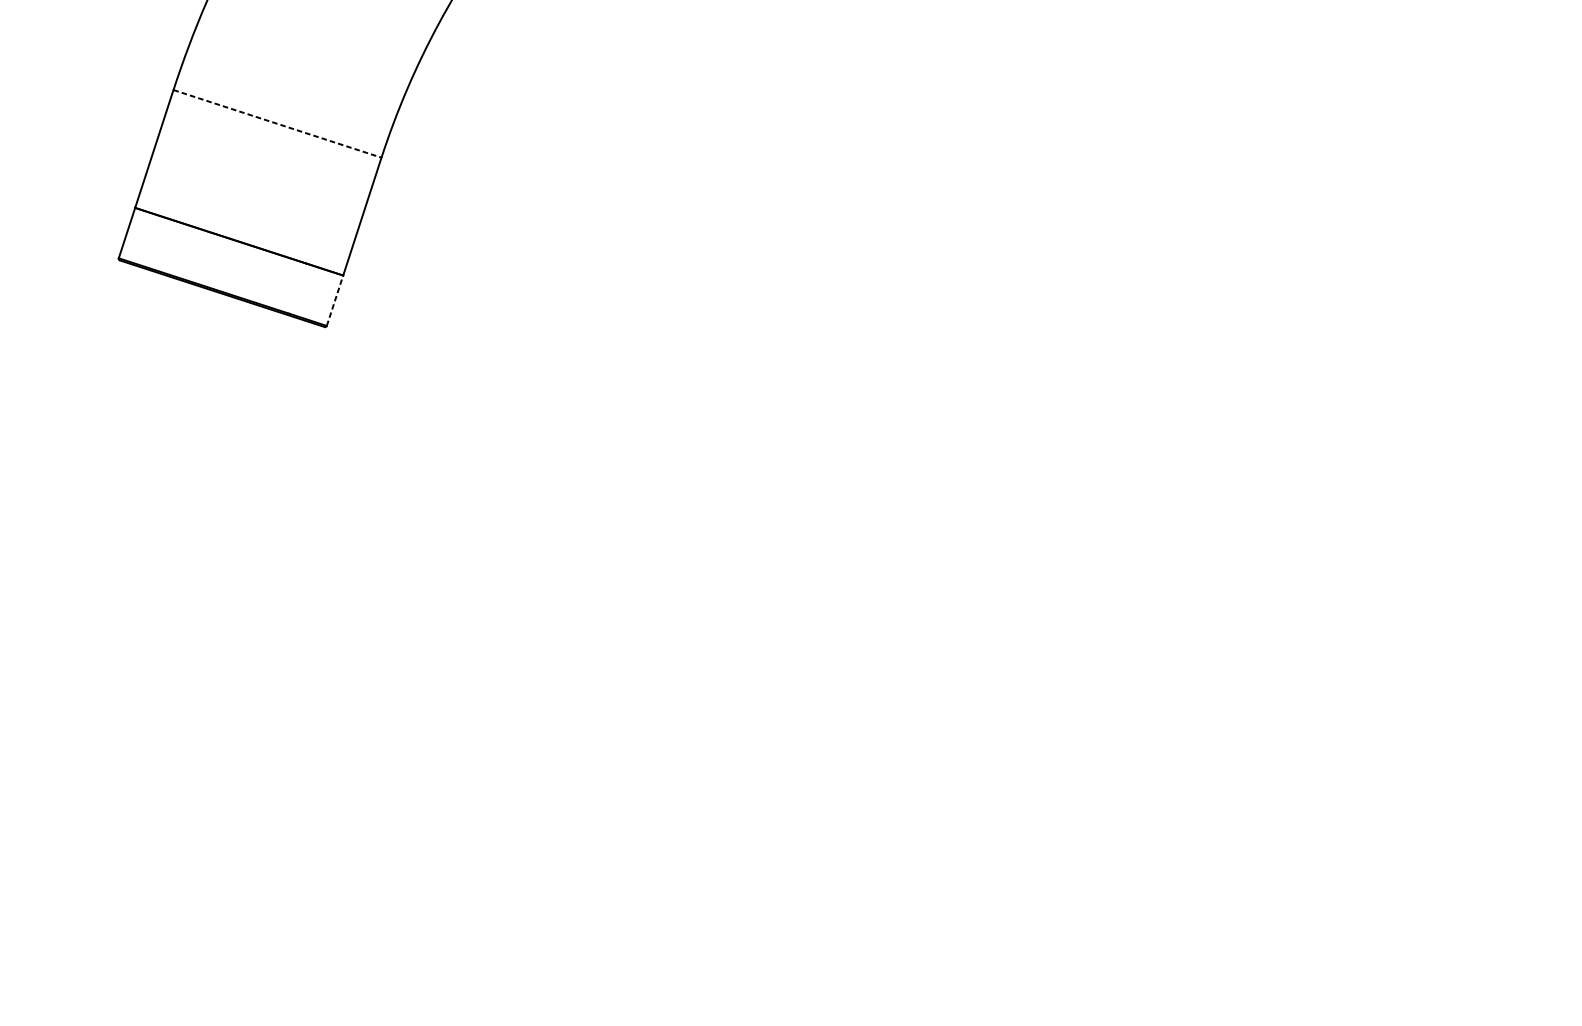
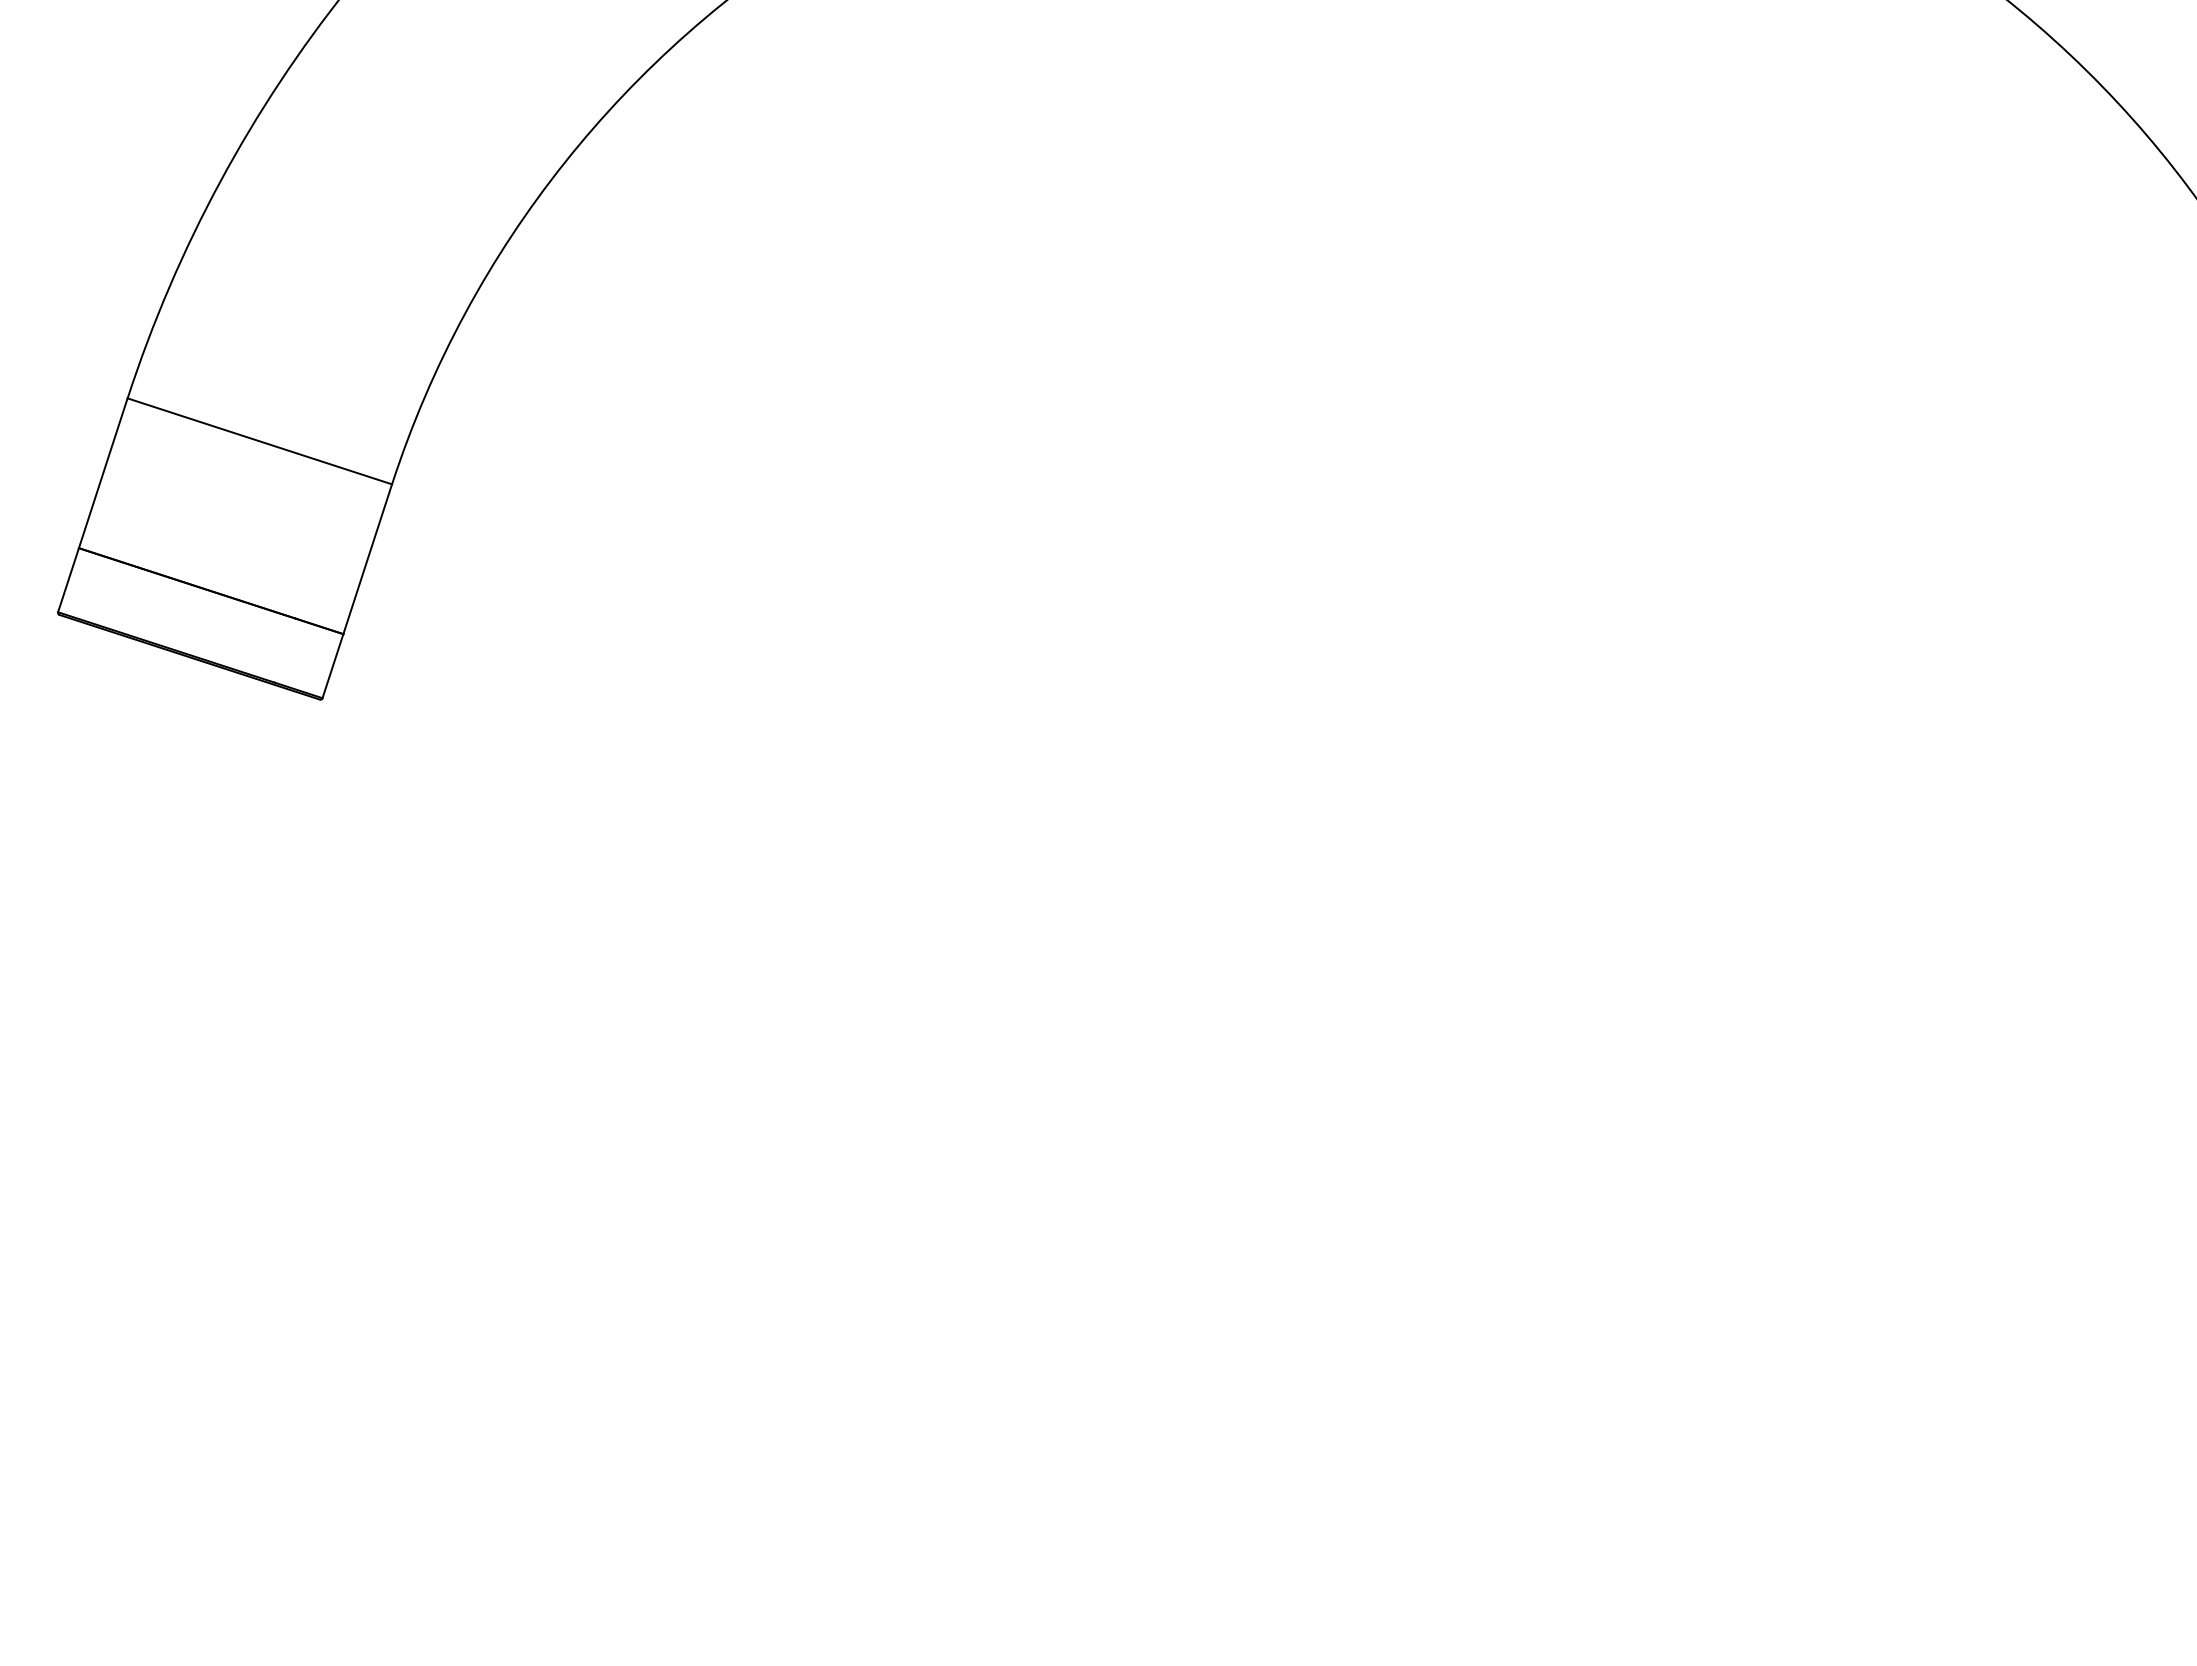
line: (278, 123) -> (260, 441), dashed -> solid
line: (334, 301) -> (332, 666), dashed -> solid

